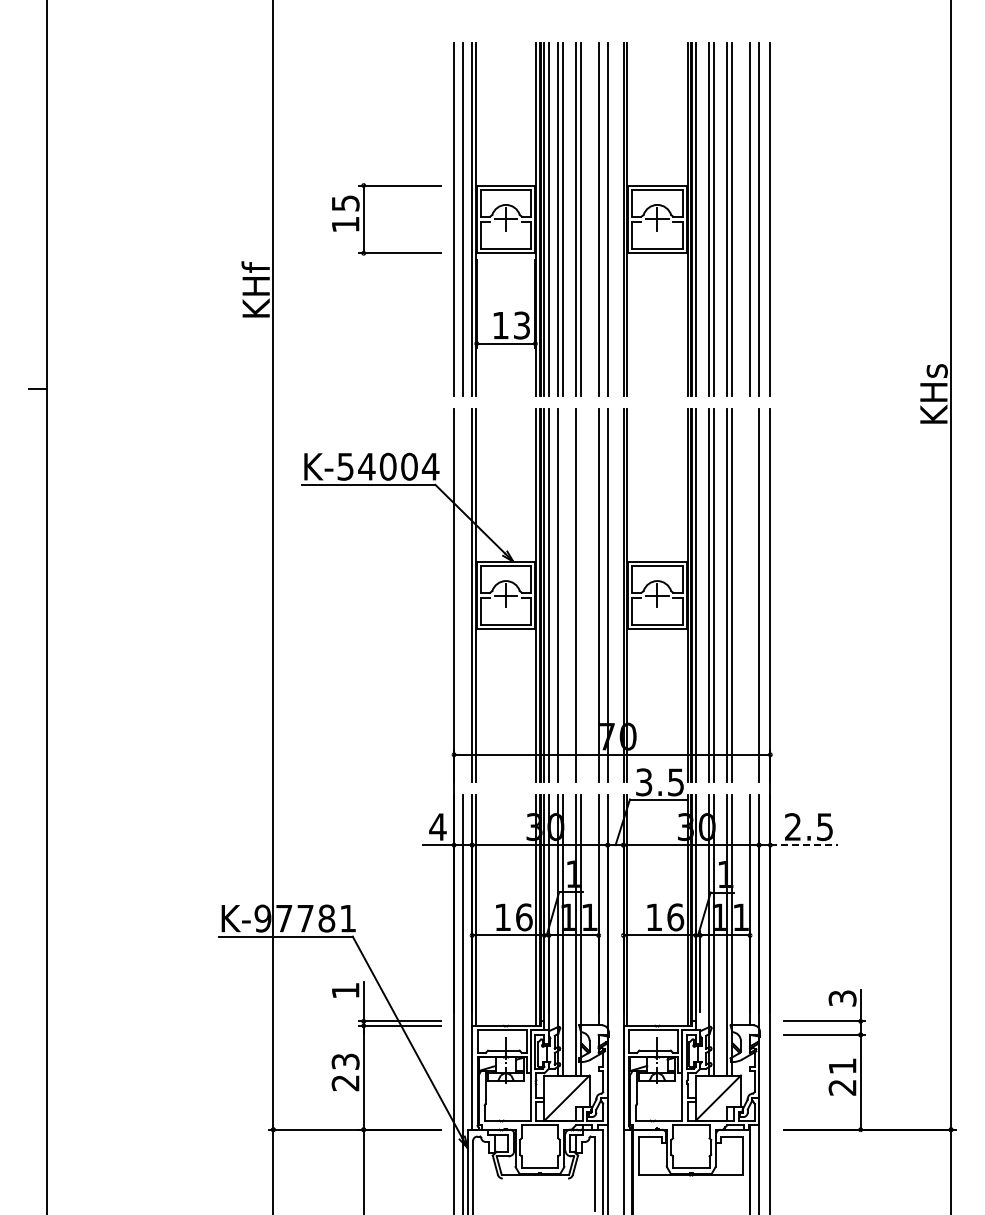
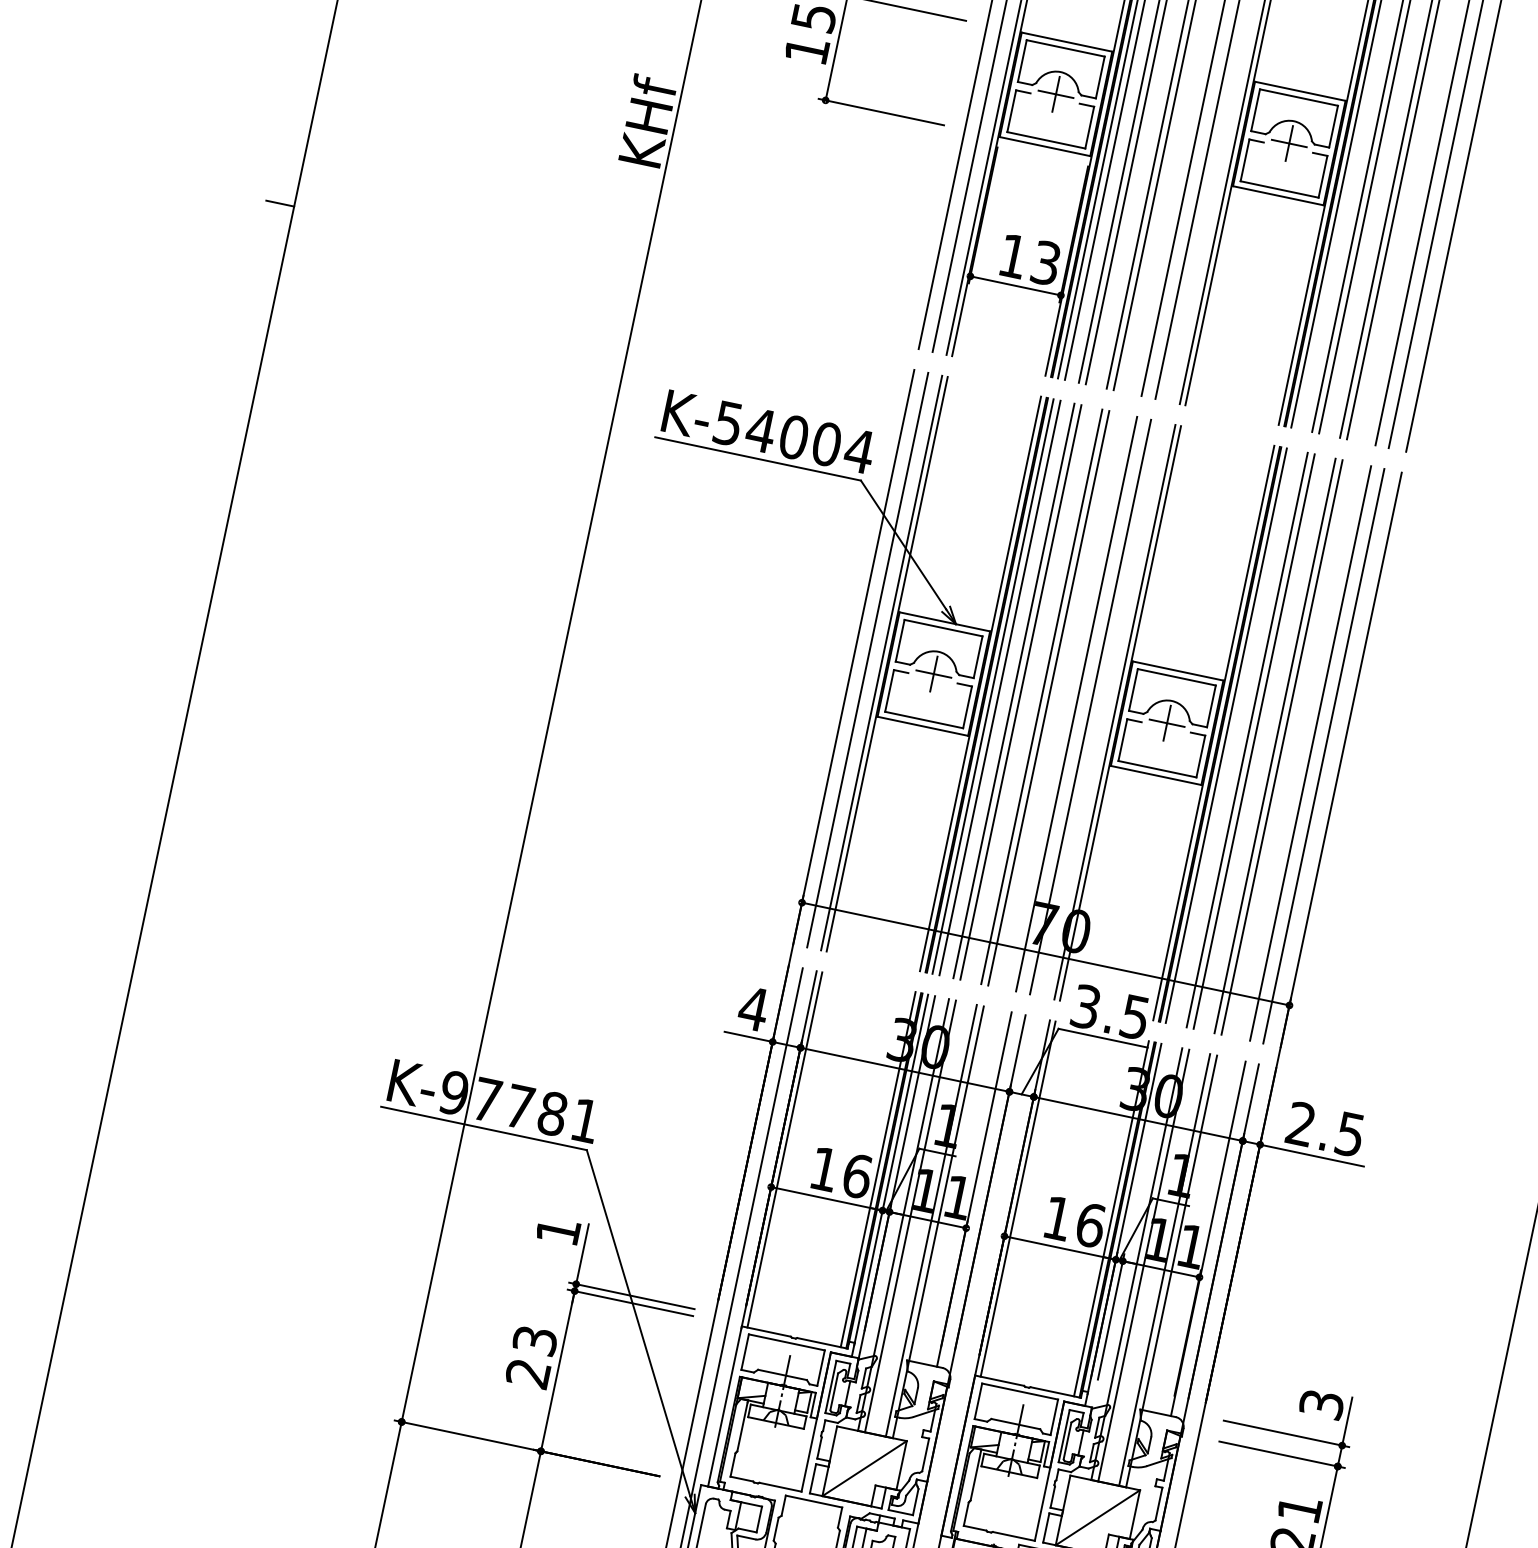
line: (463, 595) -> (868, 660), added
line: (562, 595) -> (1020, 692), added
line: (580, 595) -> (1048, 698), added
line: (750, 595) -> (1310, 753), added
line: (804, 845) -> (1312, 1156), dashed -> solid

